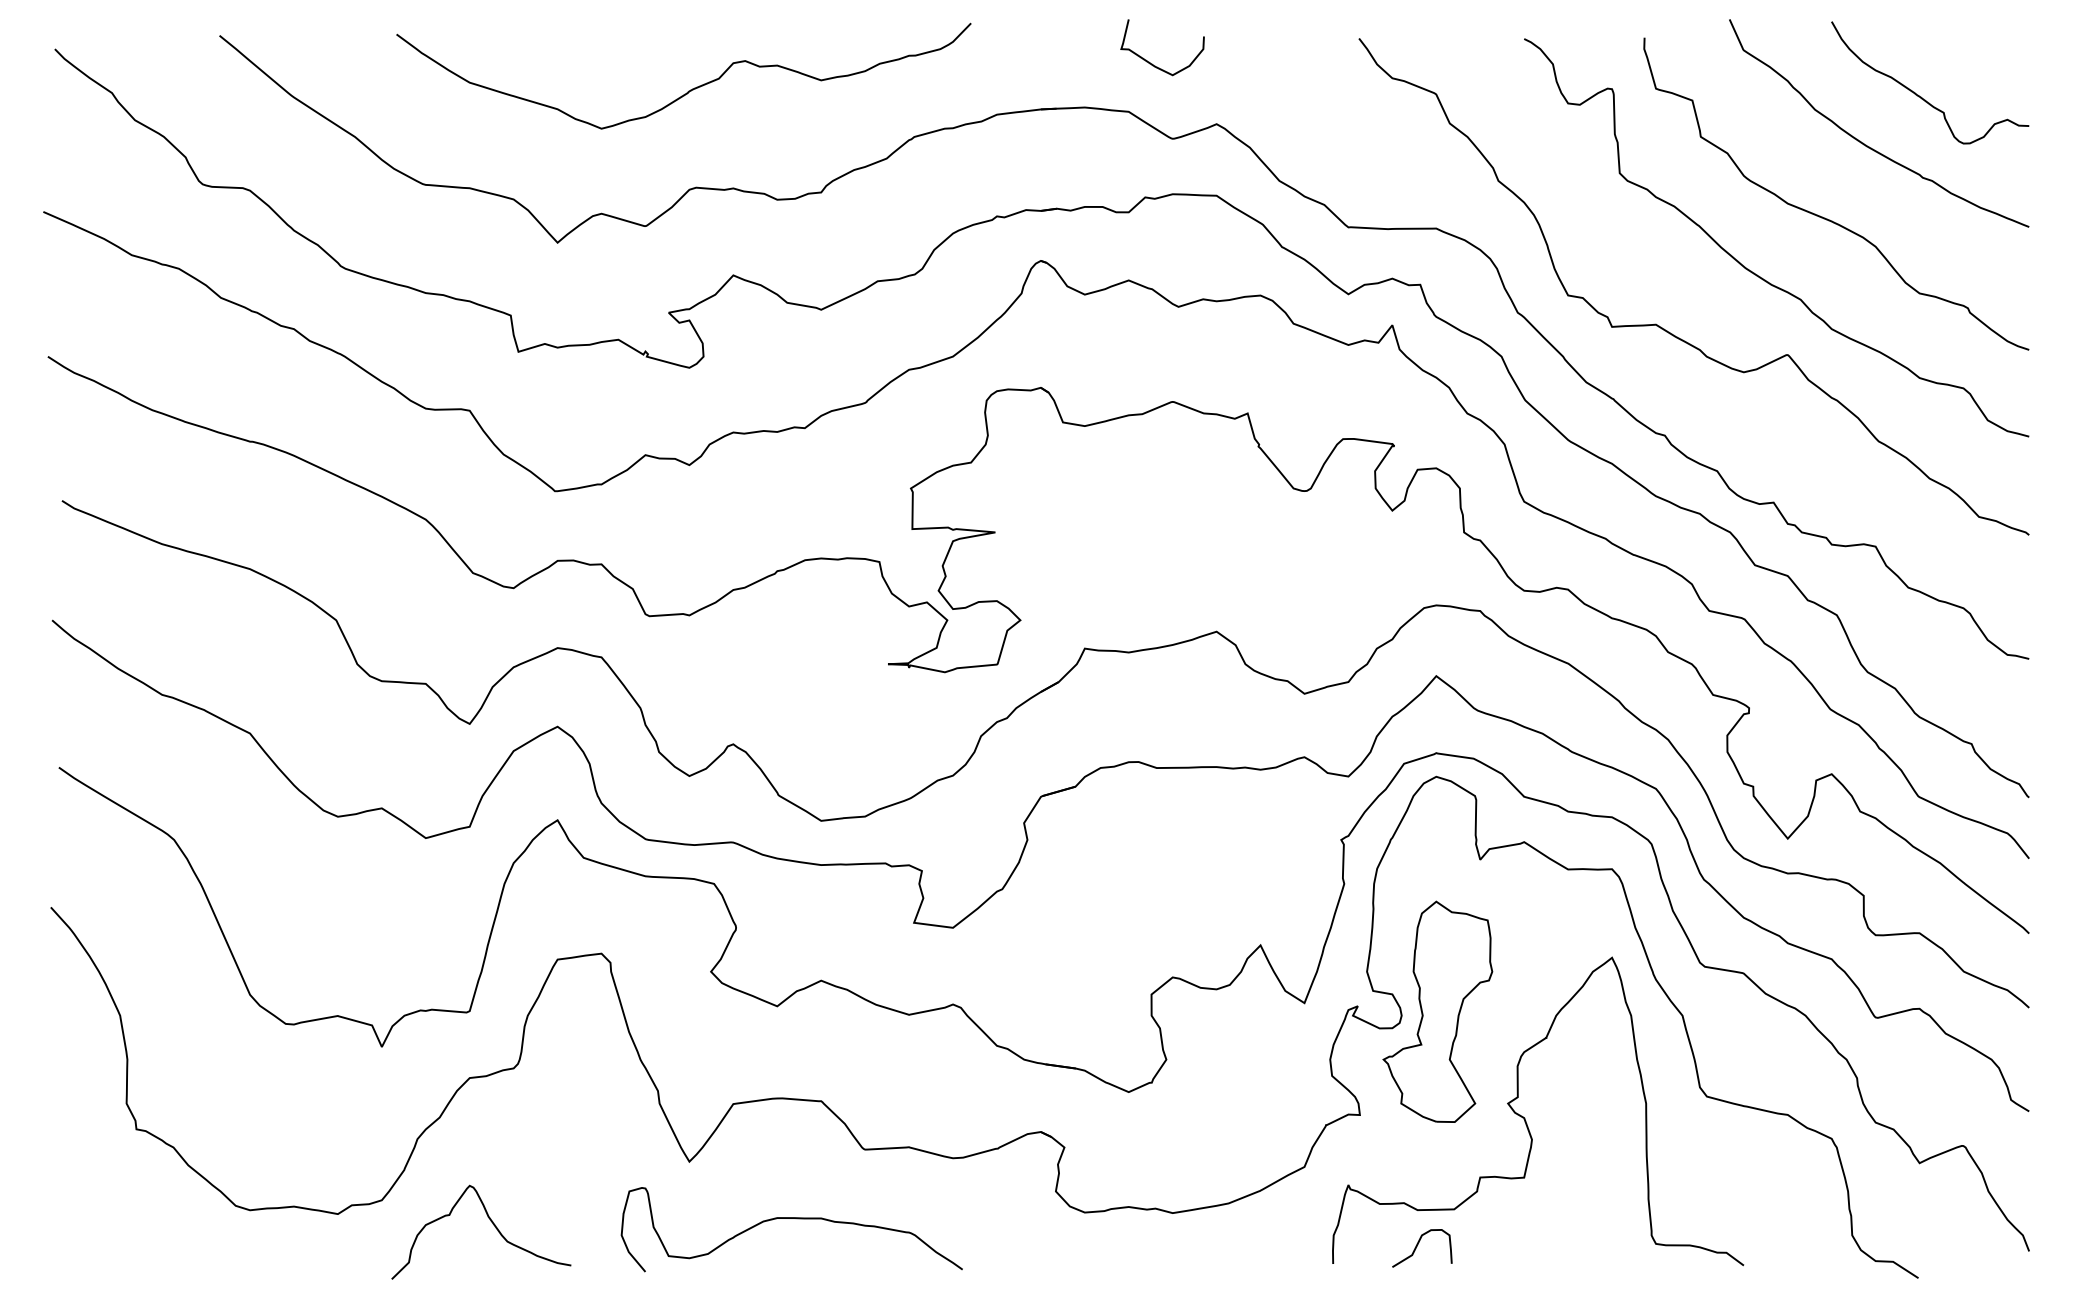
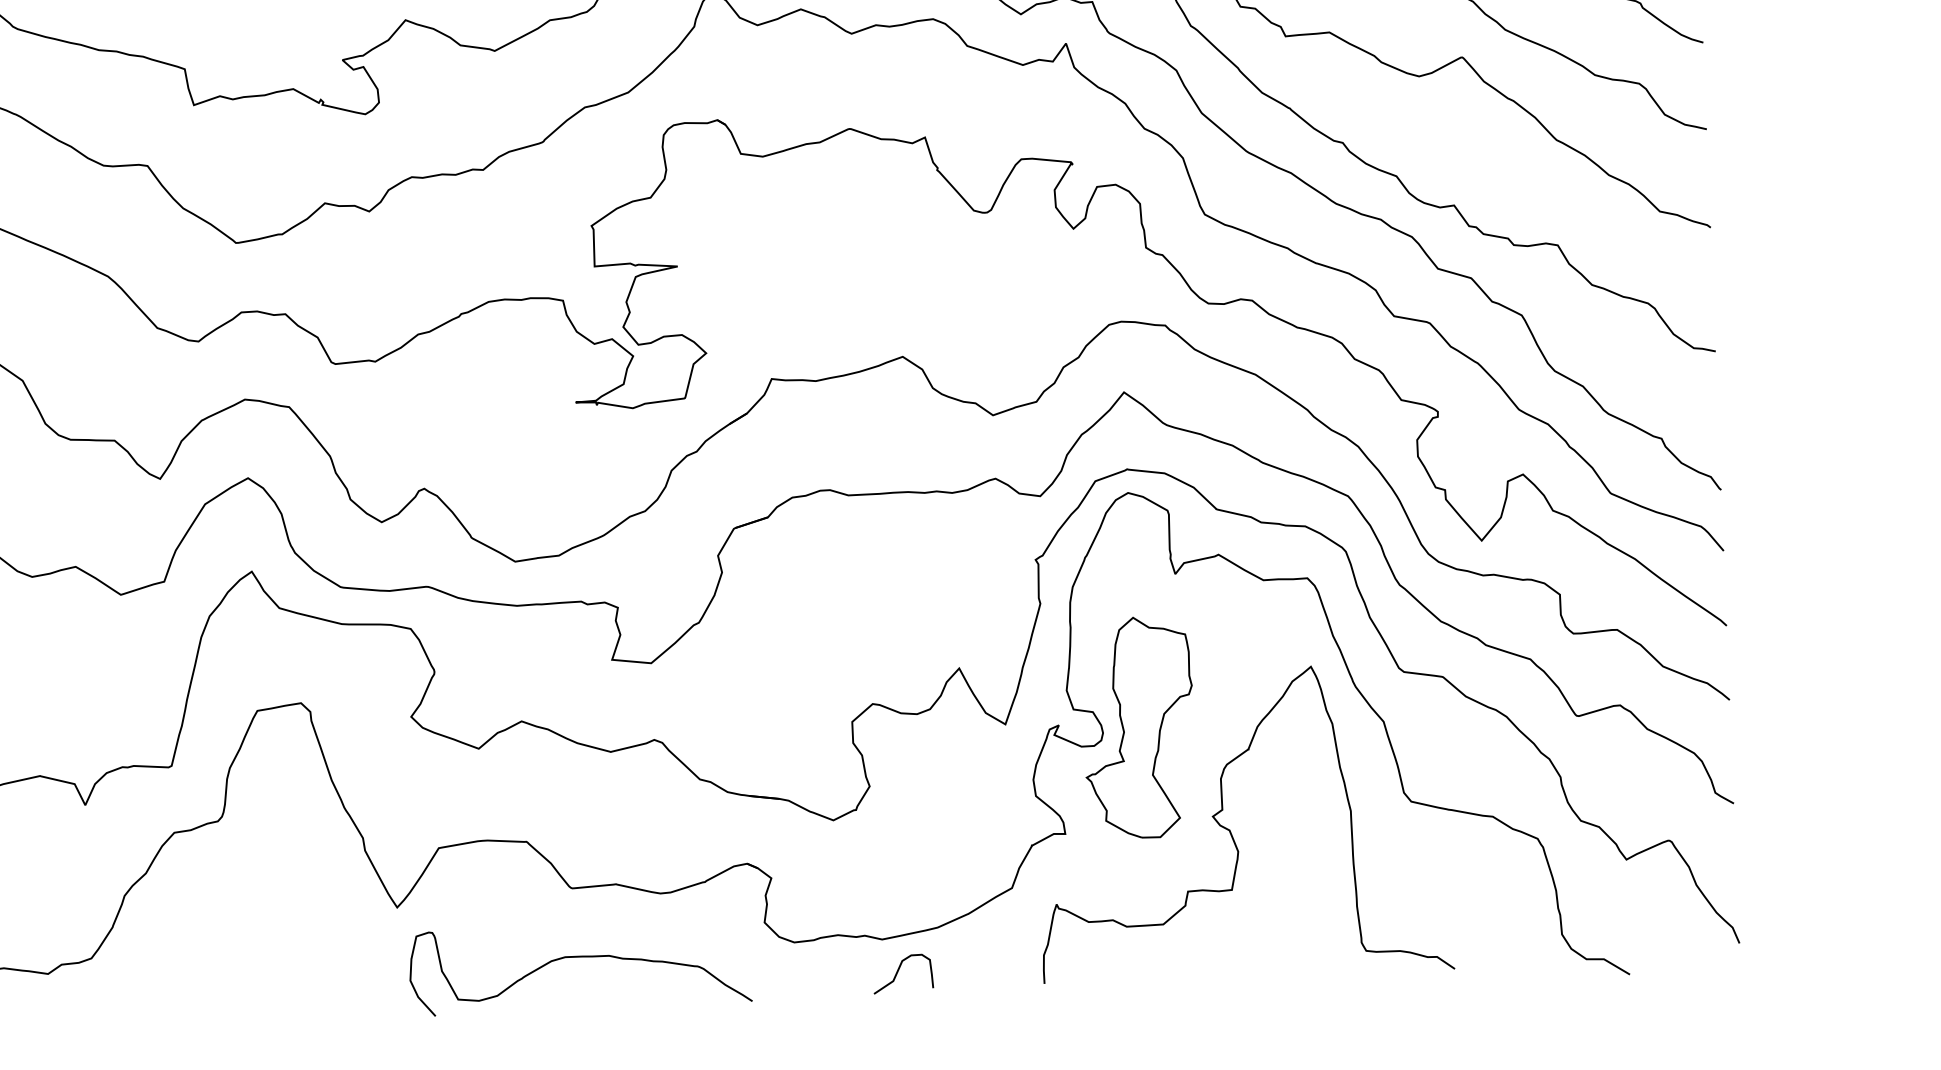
curve: (791, 1218) -> (579, 957), moved
curve: (493, 1225) -> (204, 979), removed
curve: (1417, 1246) -> (898, 972), moved

